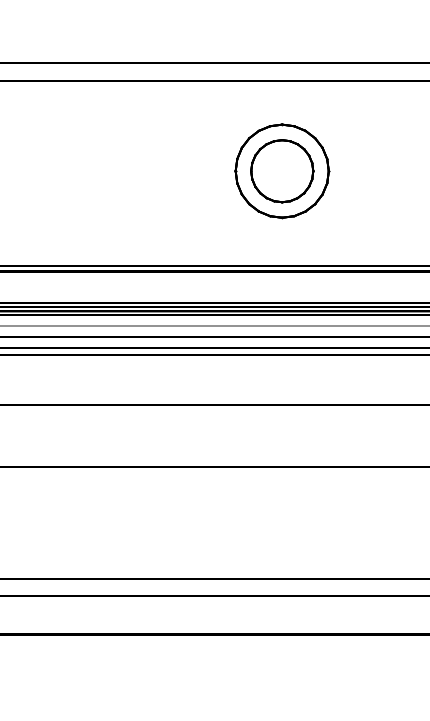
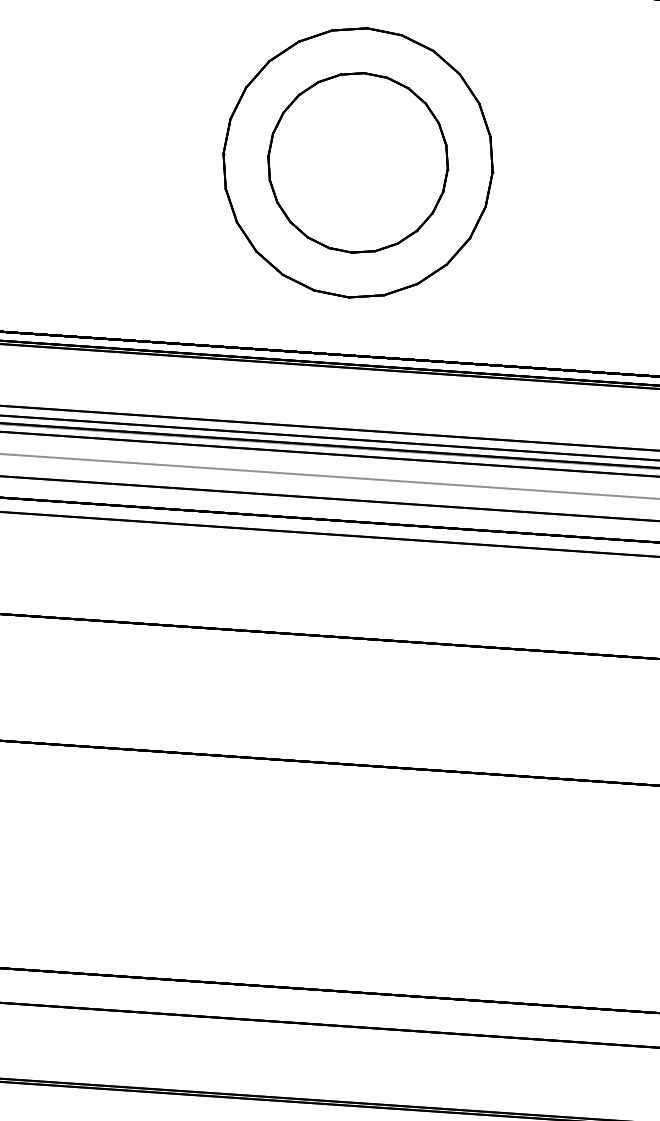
part: (282, 171) -> (358, 163), size x1.43

